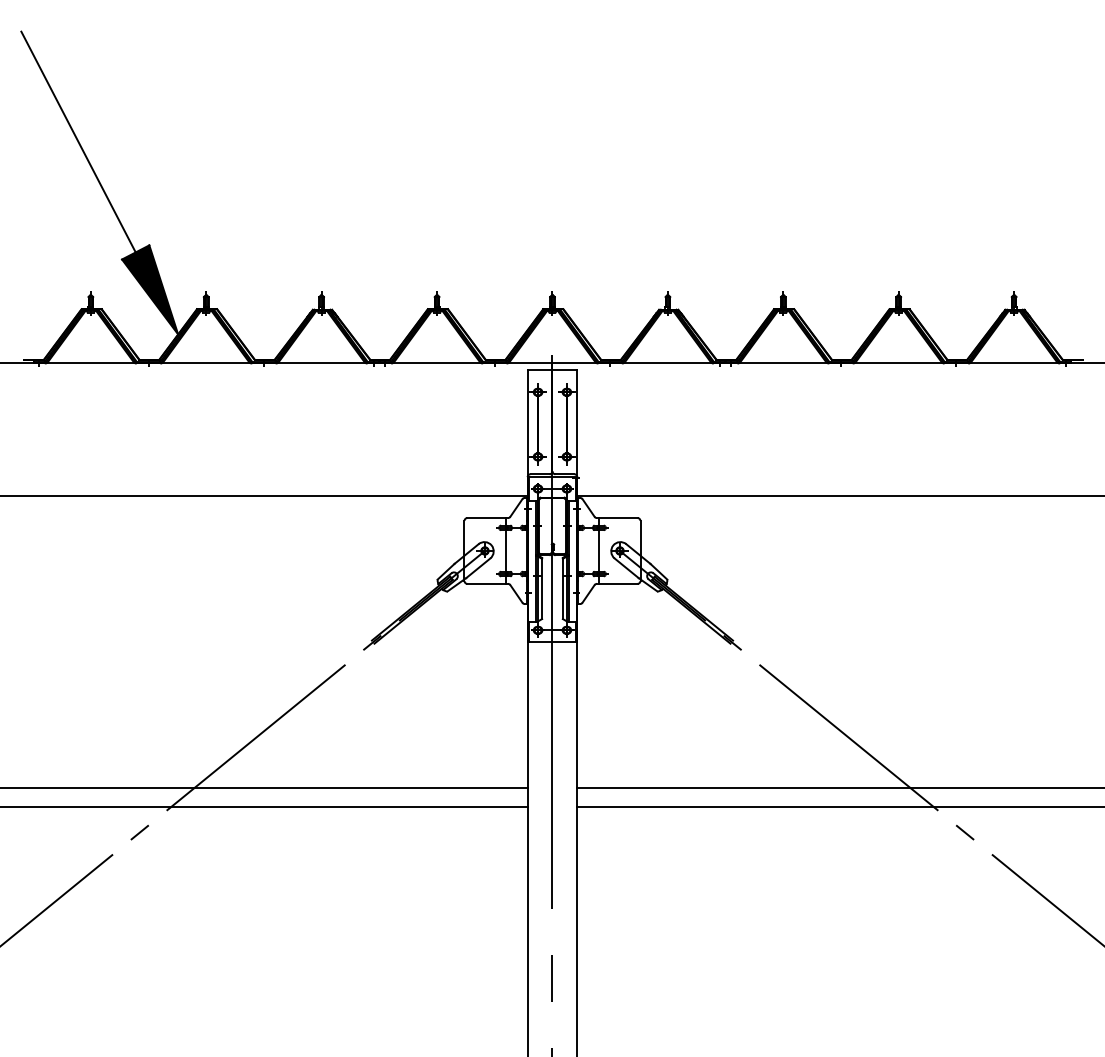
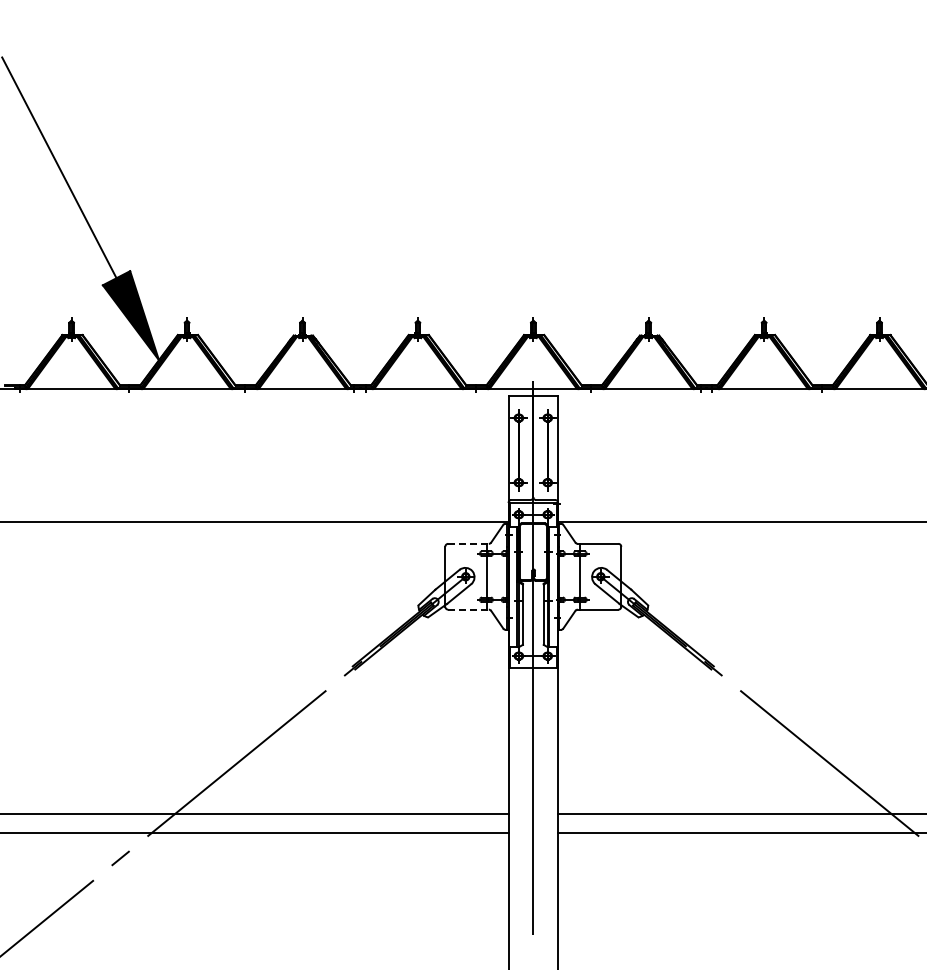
line: (488, 518) -> (469, 544), solid -> dashed
line: (488, 583) -> (469, 609), solid -> dashed

